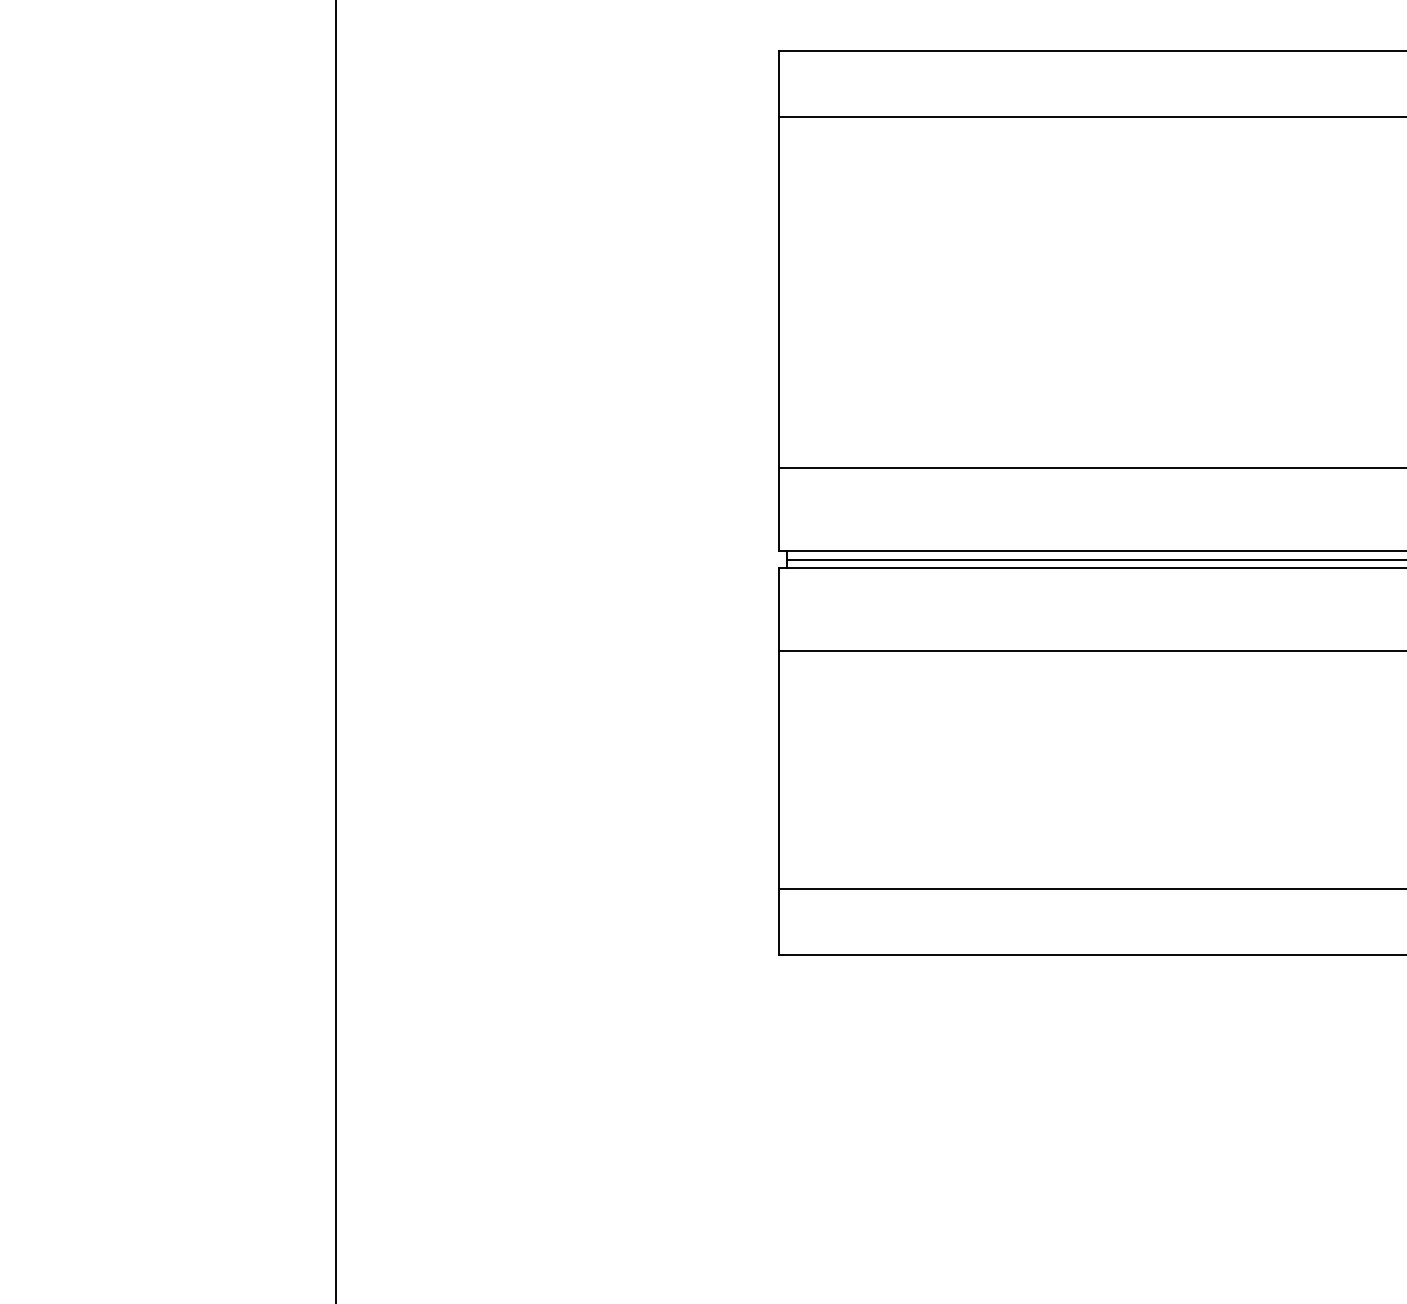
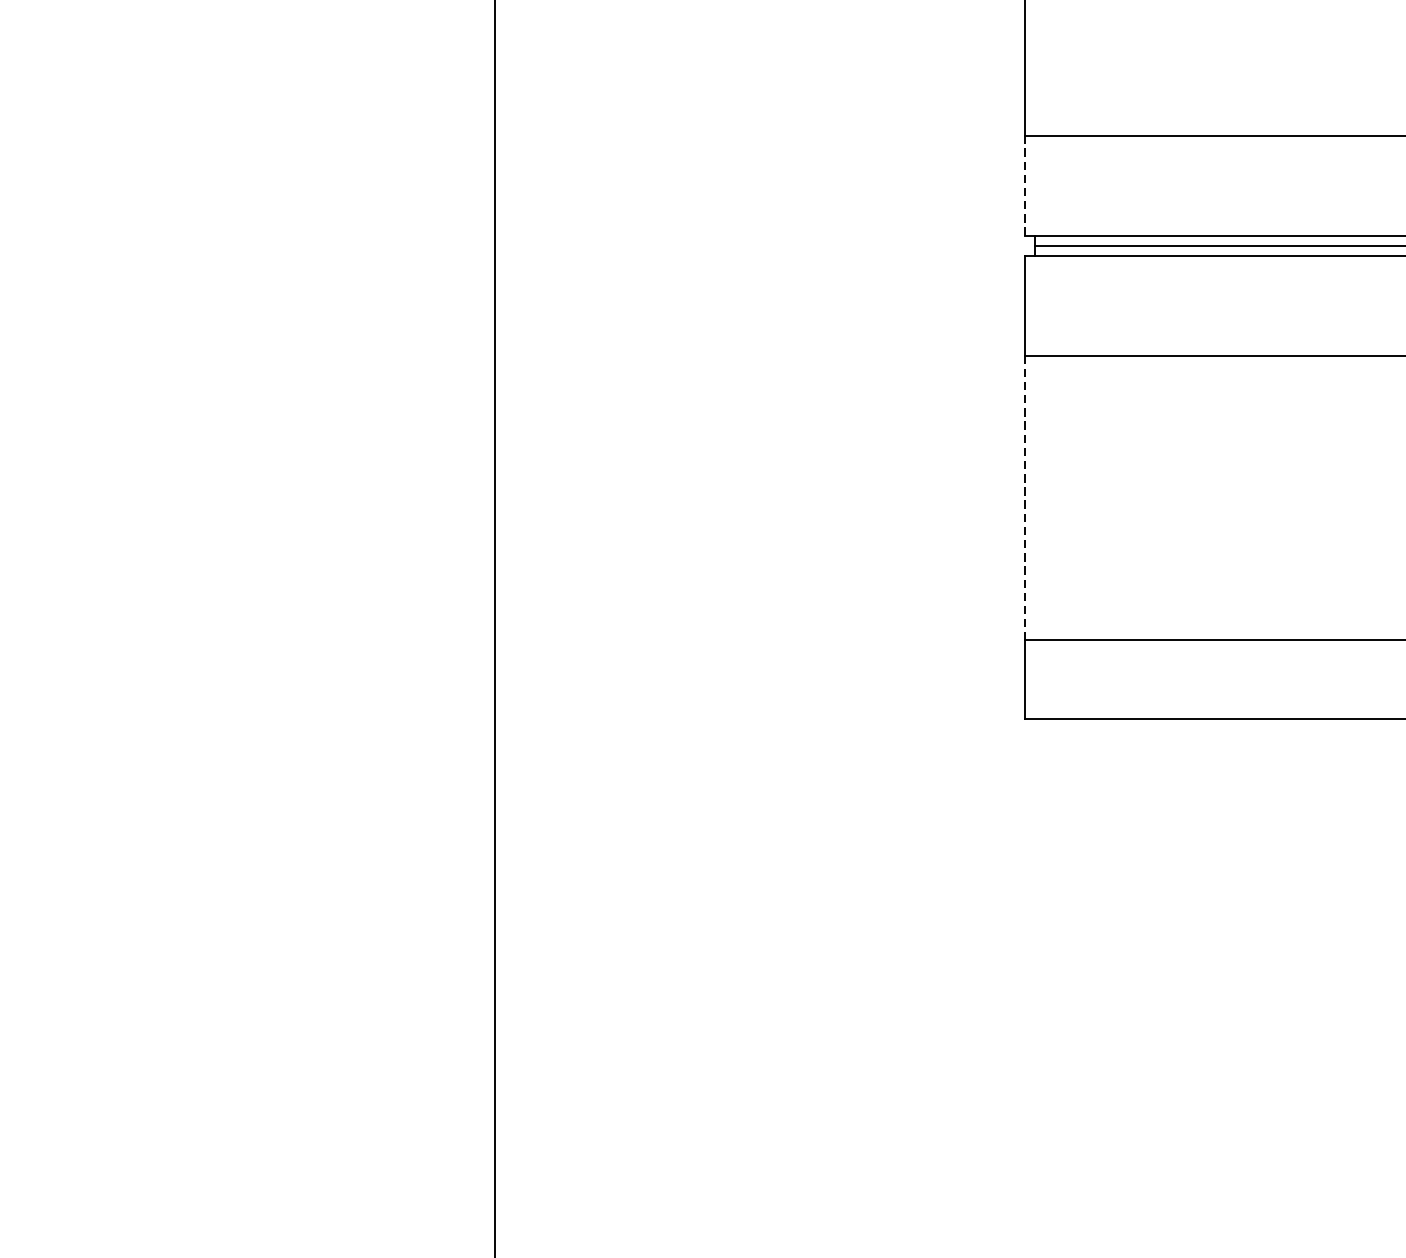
line: (778, 509) -> (1024, 185), solid -> dashed
line: (778, 770) -> (1024, 498), solid -> dashed

